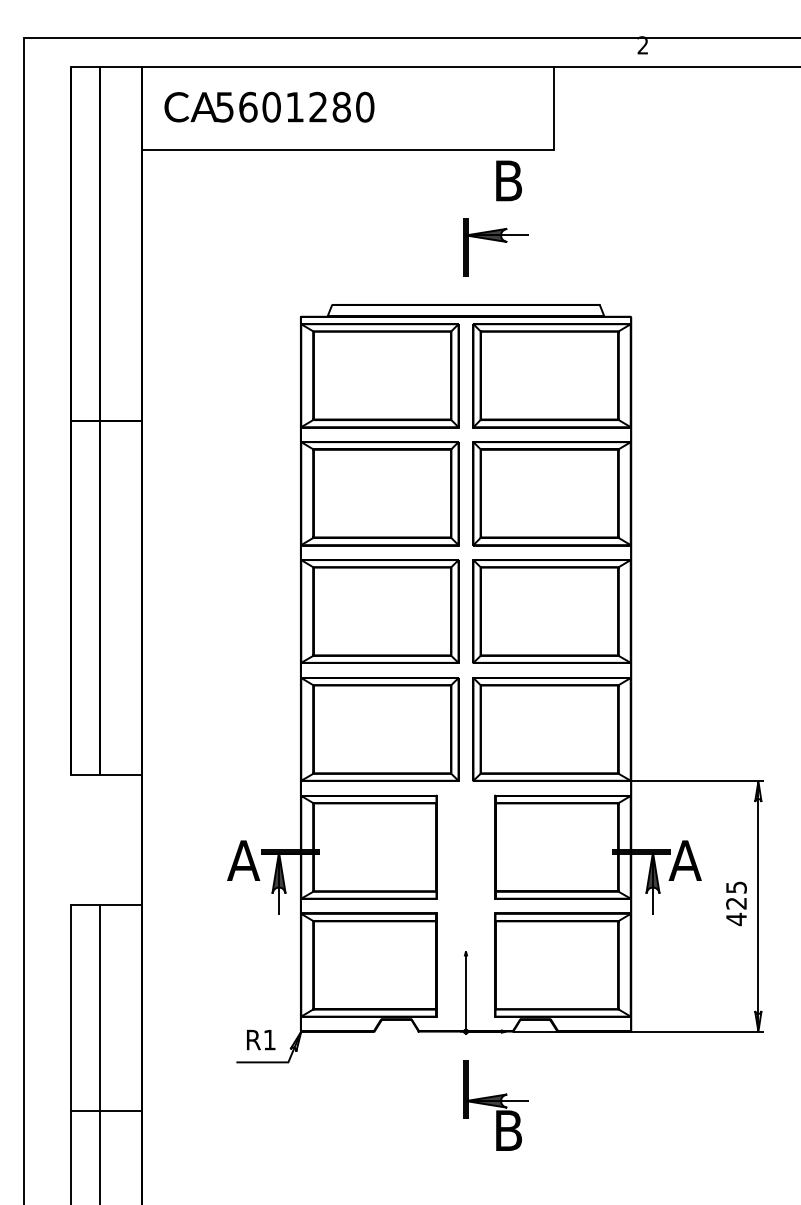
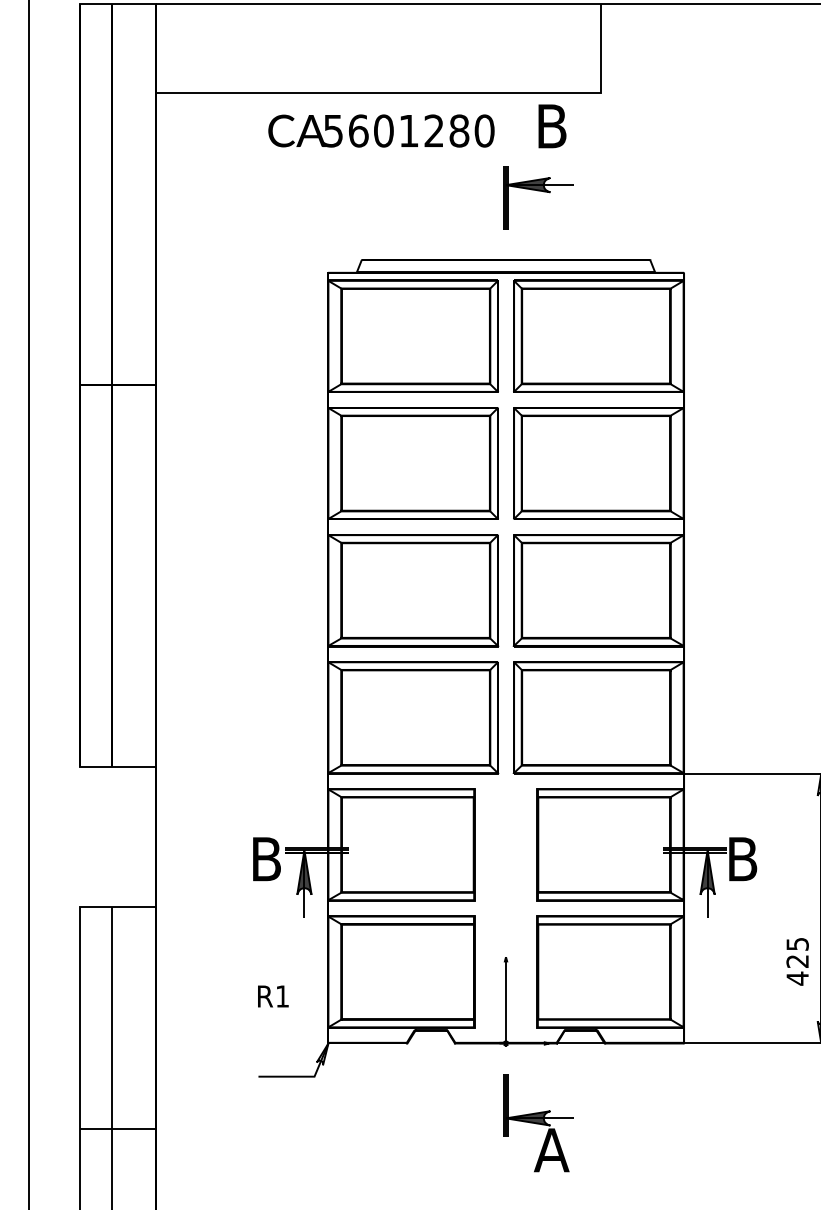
text: (269, 106) -> (381, 130), moved
text: (243, 860) -> (266, 859), A -> B
text: (684, 860) -> (741, 859), A -> B
text: (736, 903) -> (797, 961), moved
text: (261, 1040) -> (273, 997), moved
text: (507, 1130) -> (550, 1150), B -> A

